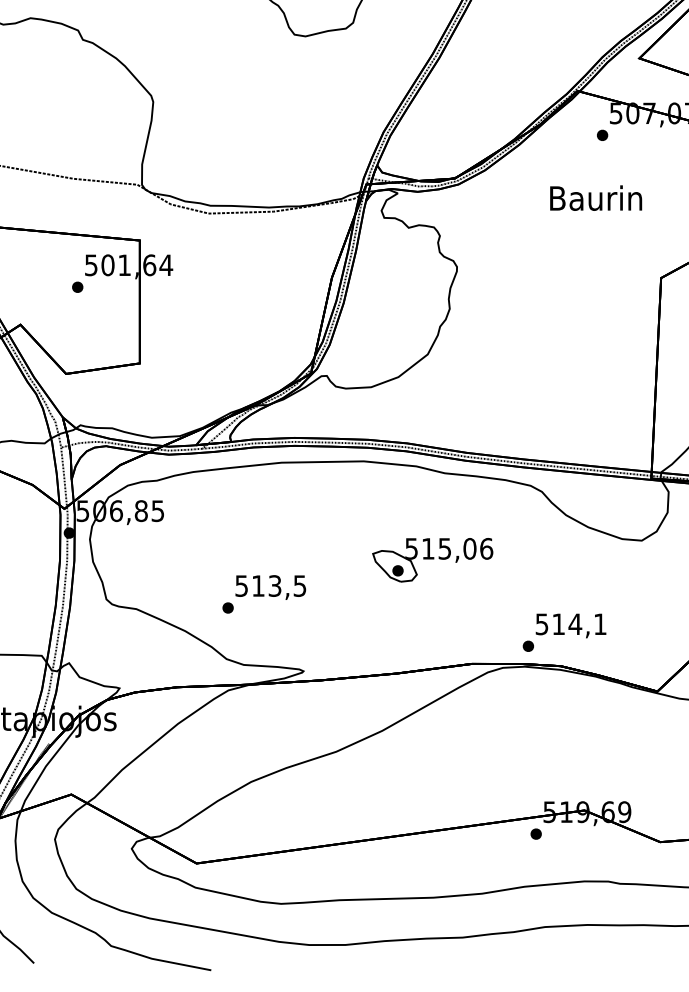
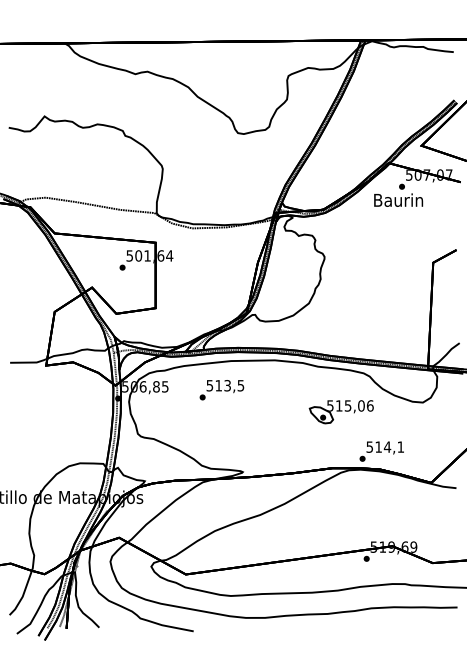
text: (595, 196) -> (398, 199), moved
part: (430, 561) -> (340, 412), moved
text: (263, 594) -> (221, 390), moved

